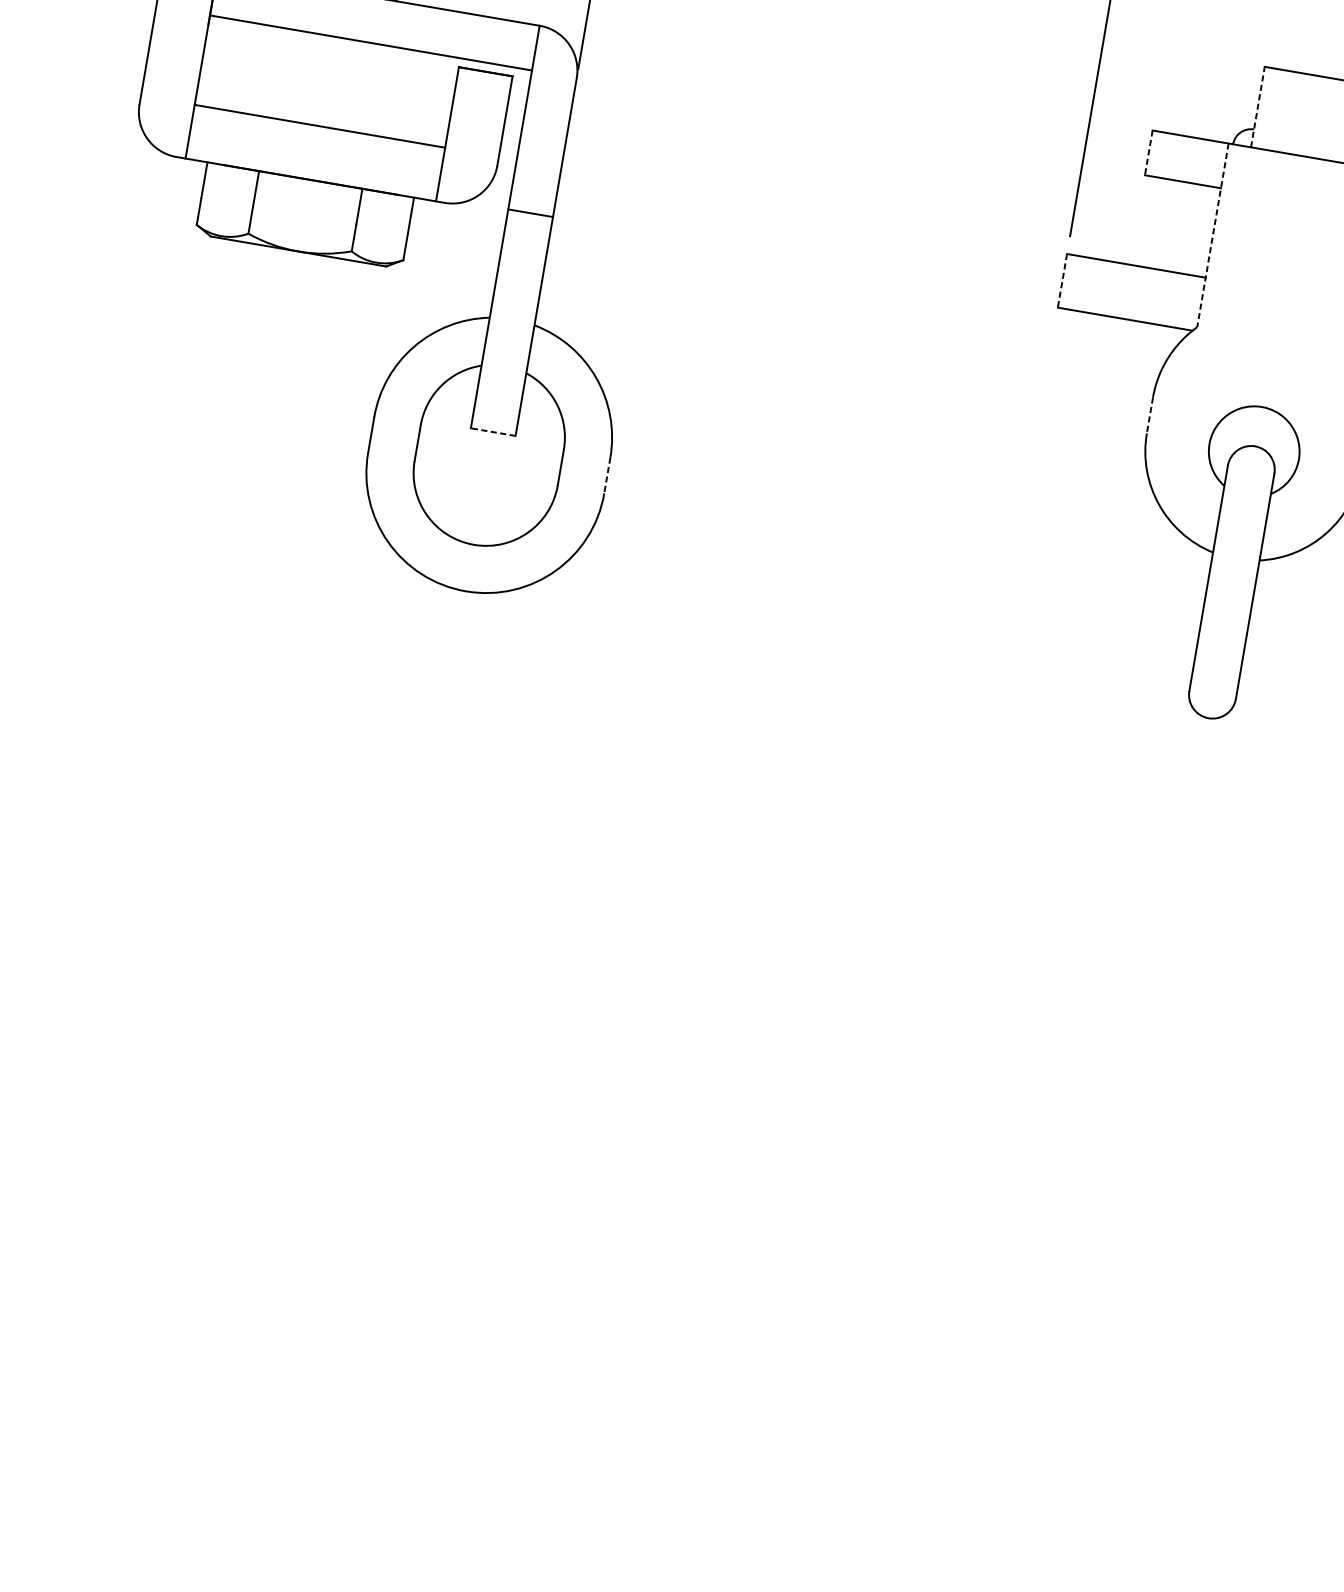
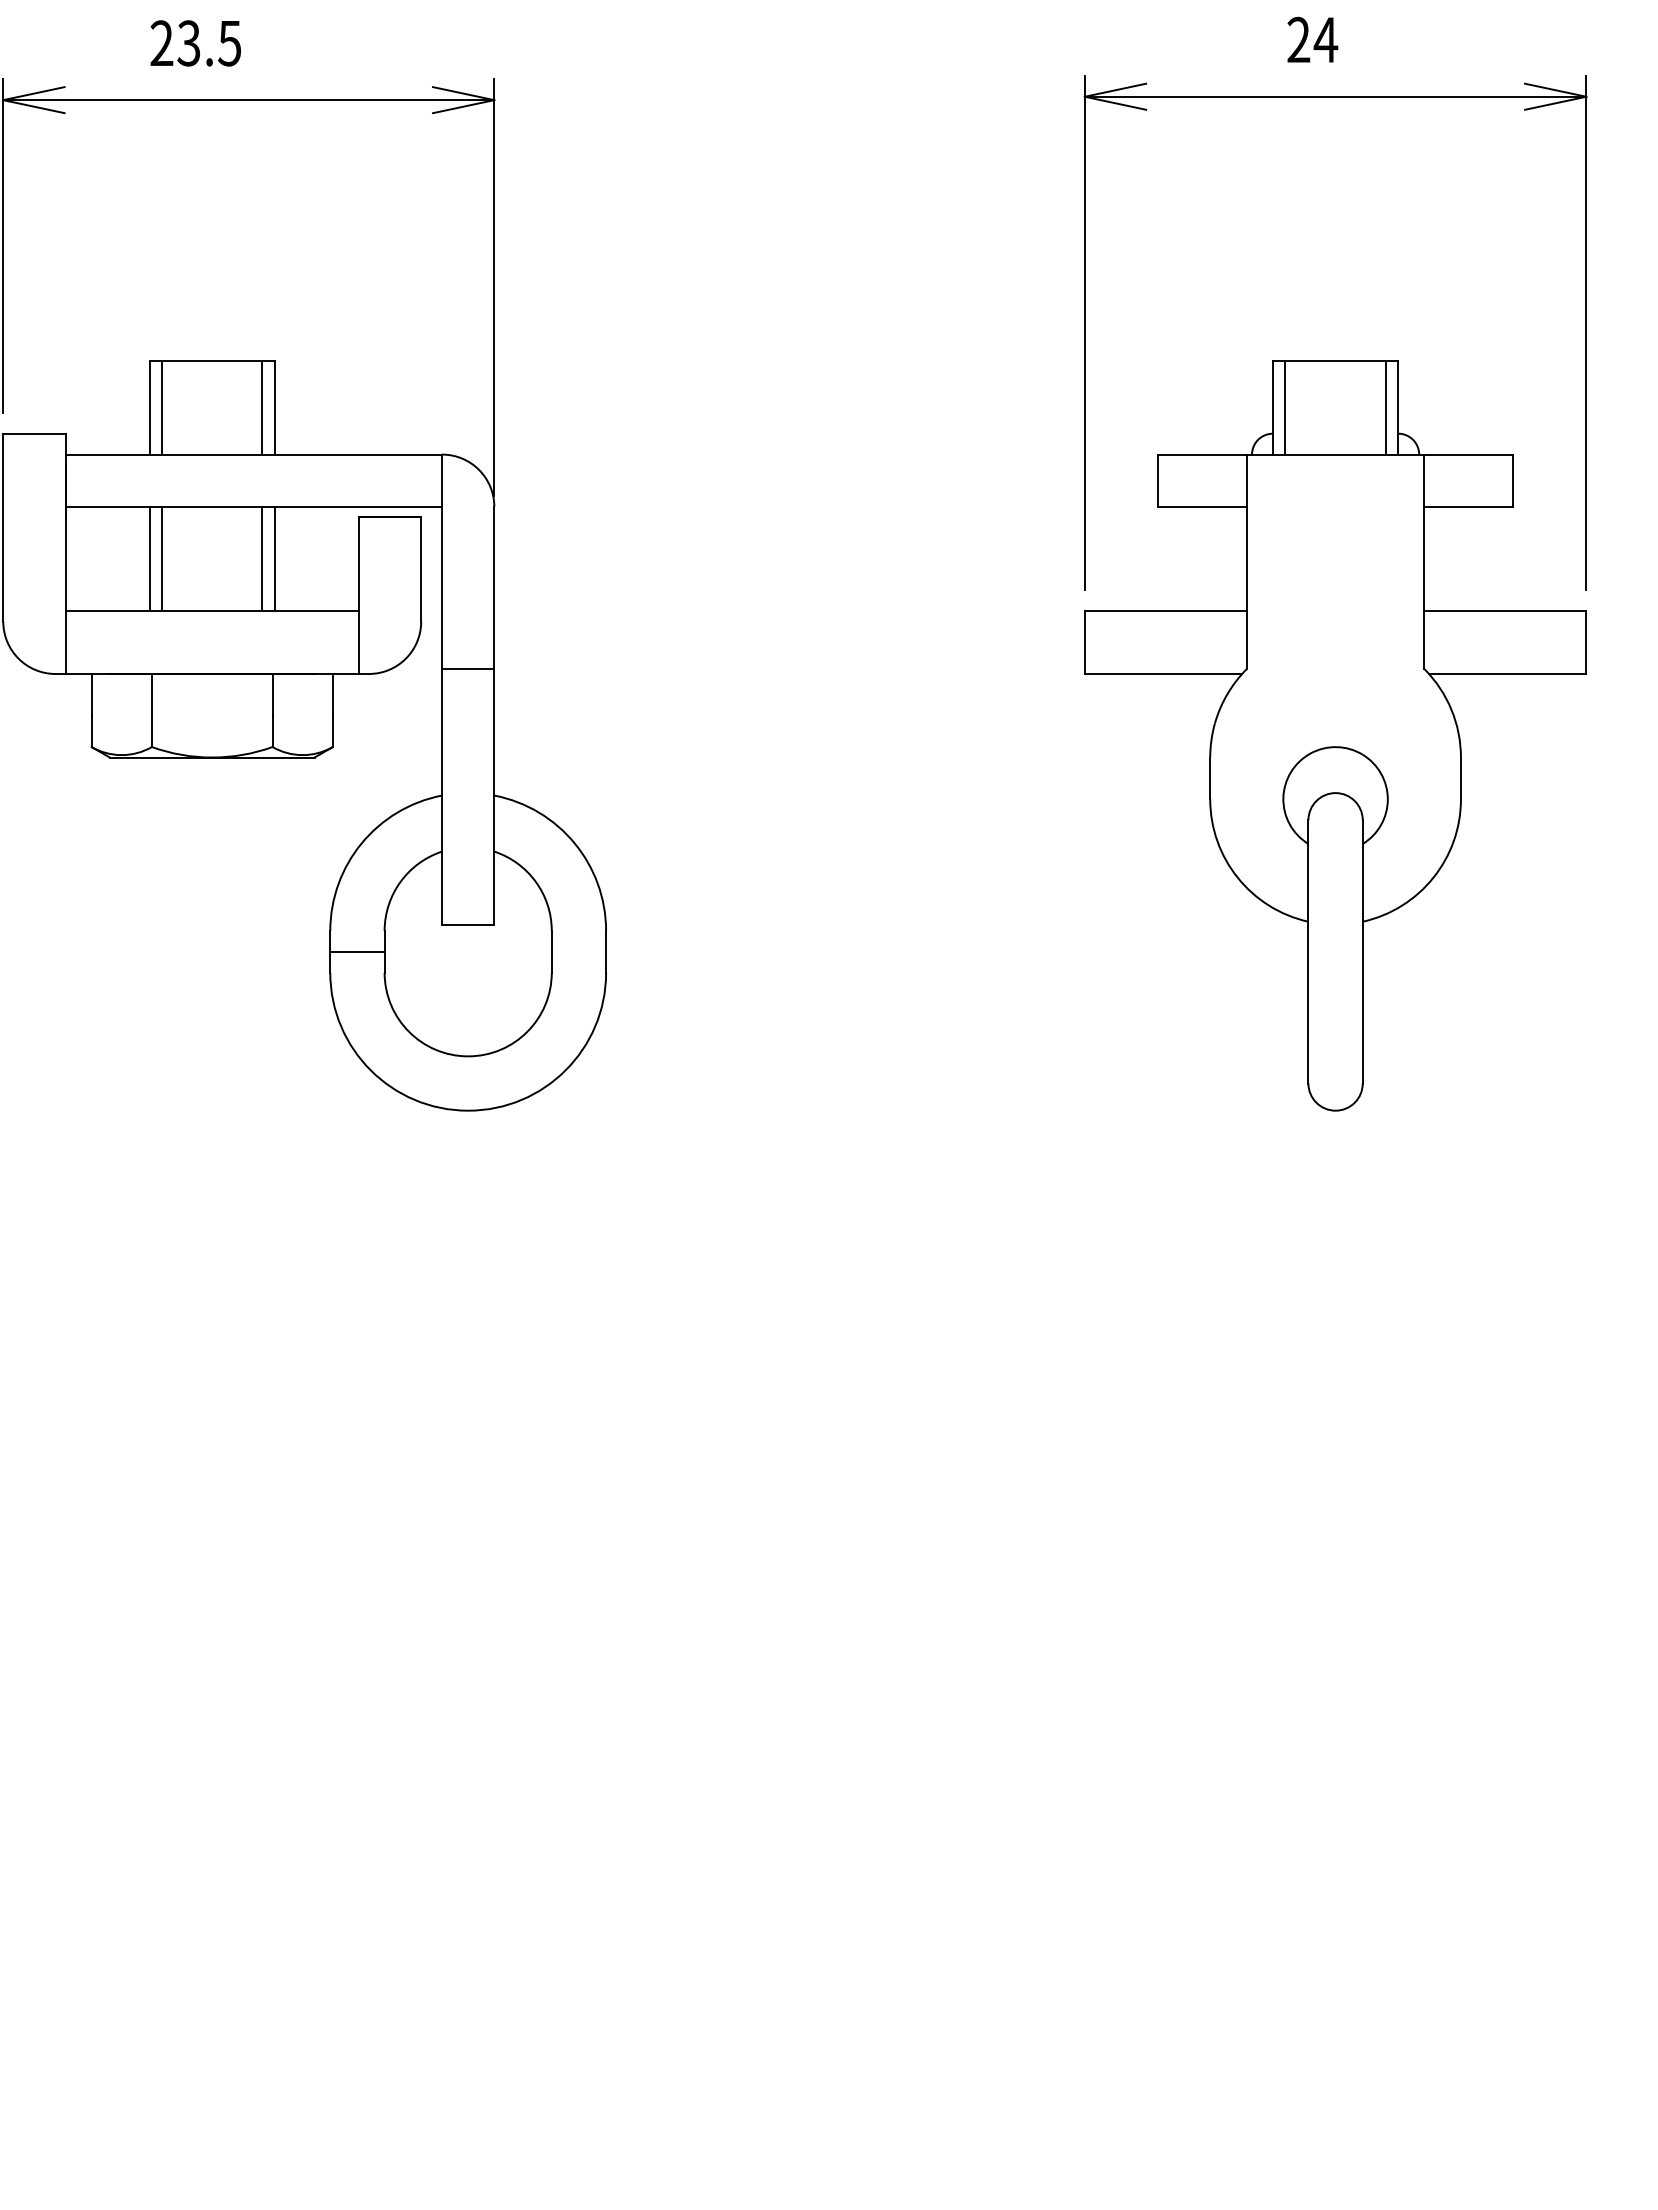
line: (273, 71) -> (149, 558), added
line: (285, 73) -> (162, 558), added
line: (370, 88) -> (262, 558), added
line: (380, 90) -> (274, 558), added
line: (1257, 106) -> (1272, 407), dashed -> solid
line: (1268, 108) -> (1285, 407), added
line: (1148, 153) -> (1157, 481), dashed -> solid
line: (1212, 235) -> (1246, 562), dashed -> solid
line: (1062, 281) -> (1084, 643), dashed -> solid
line: (1150, 415) -> (1210, 778), dashed -> solid
line: (492, 431) -> (467, 924), dashed -> solid
line: (394, 438) -> (357, 951), added
line: (607, 475) -> (606, 951), dashed -> solid

